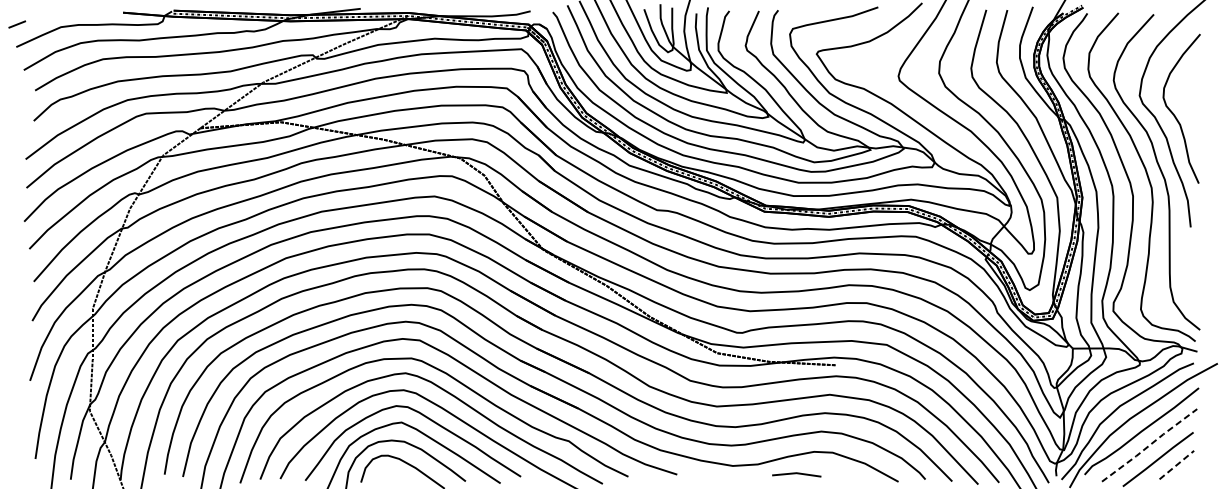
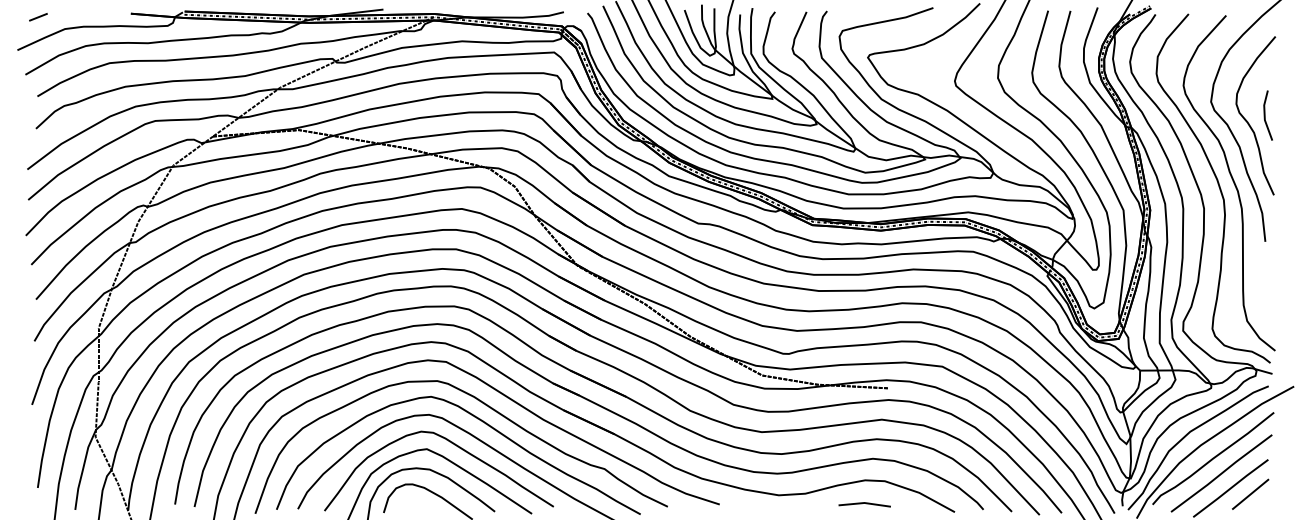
line: (17, 24) -> (38, 17), moved
line: (1190, 108) -> (1265, 115), added
line: (1149, 445) -> (1221, 473), dashed -> solid
line: (1176, 465) -> (1250, 494), dashed -> solid
line: (796, 473) -> (864, 503), moved

